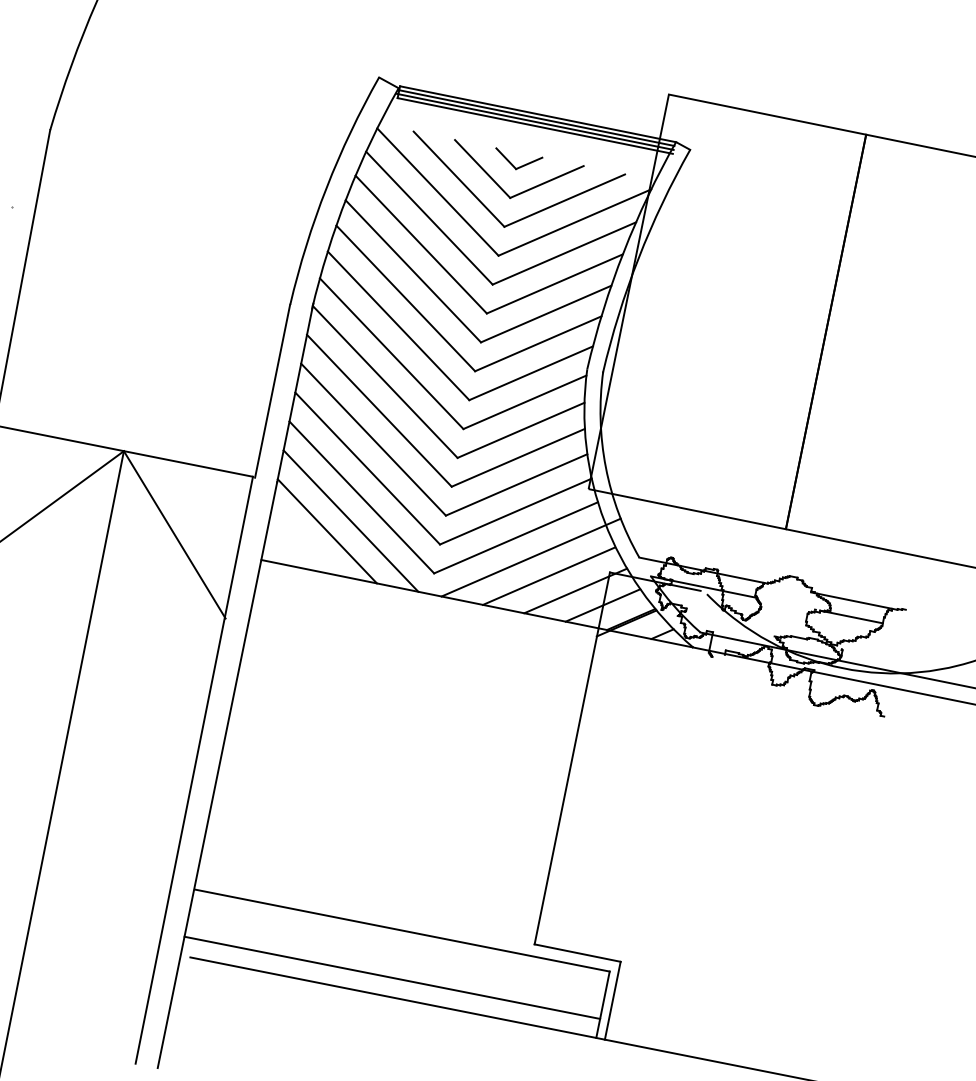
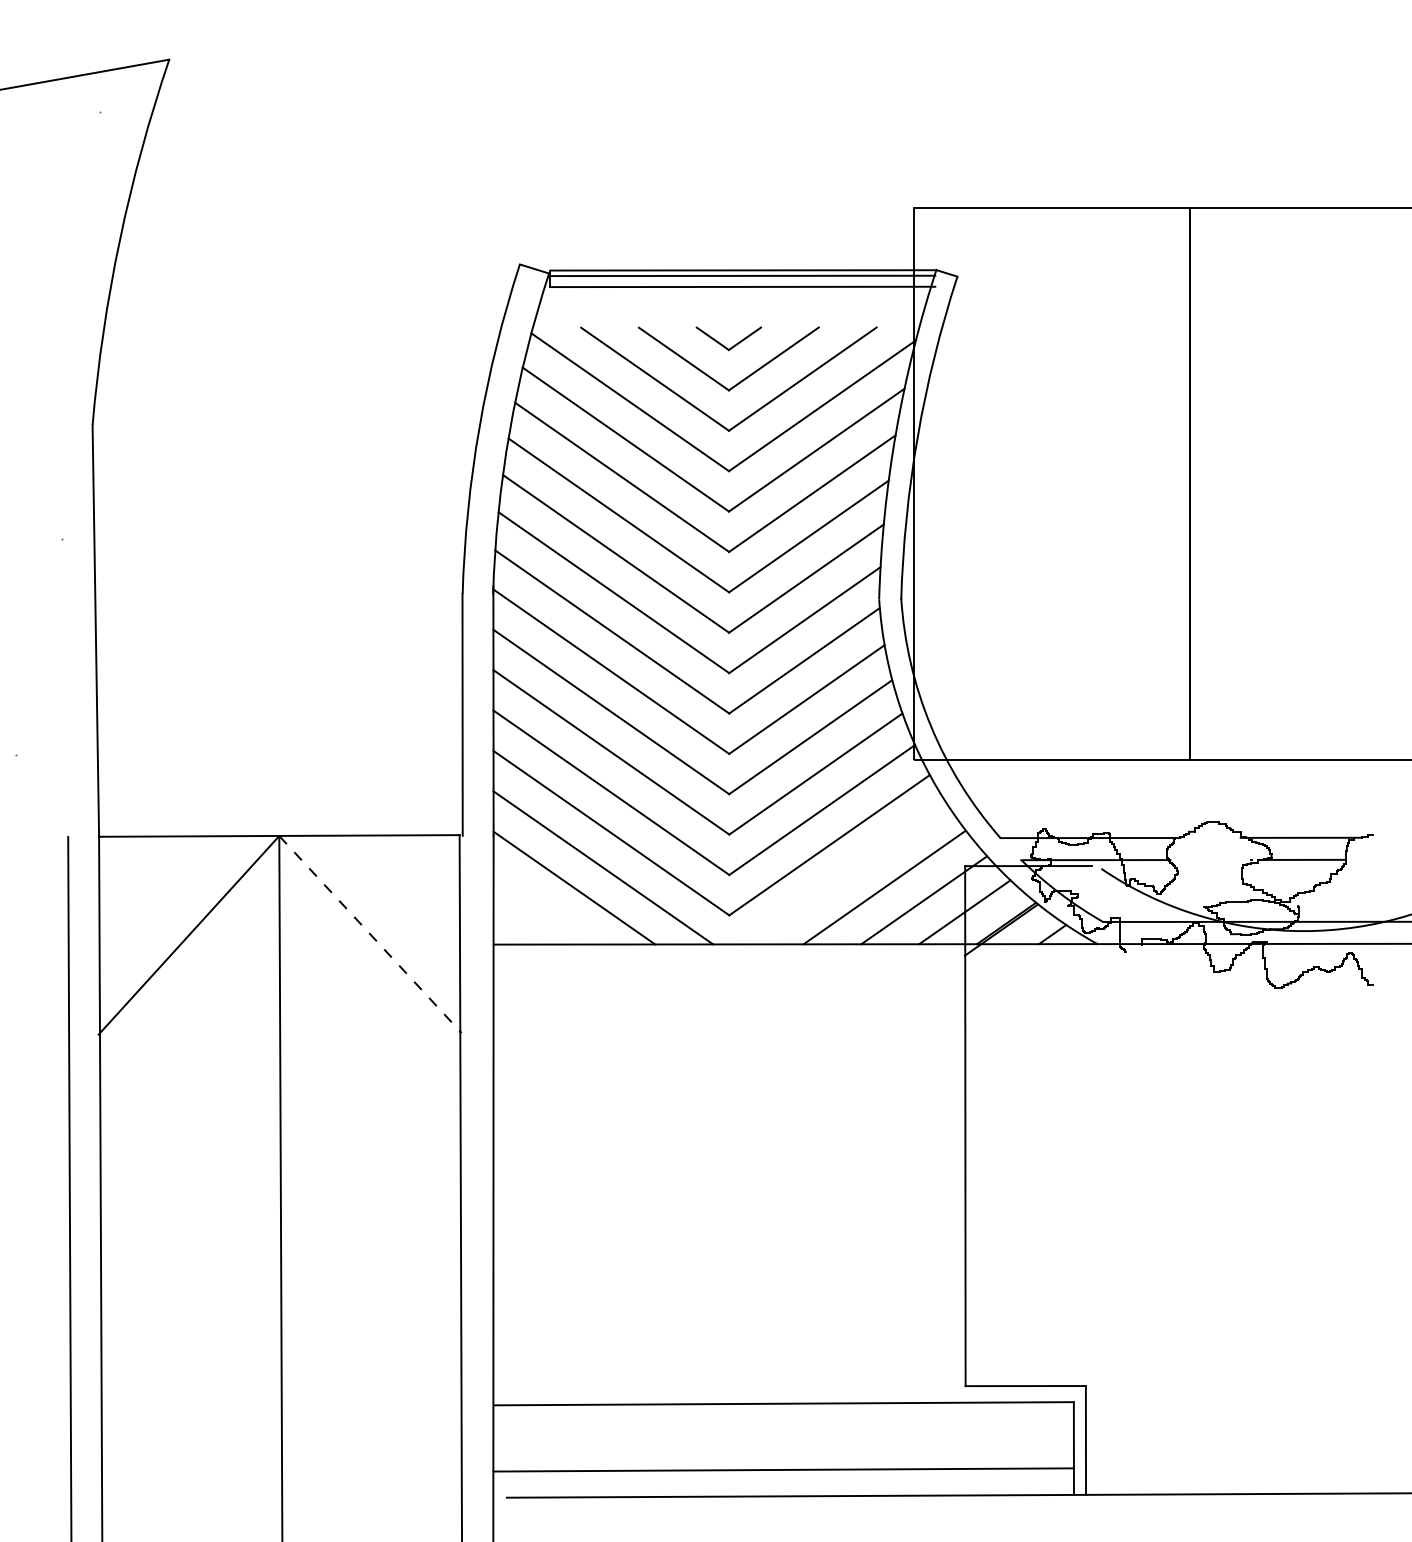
line: (535, 121) -> (741, 281), removed
line: (174, 534) -> (370, 934), solid -> dashed
line: (530, 557) -> (854, 867), removed

